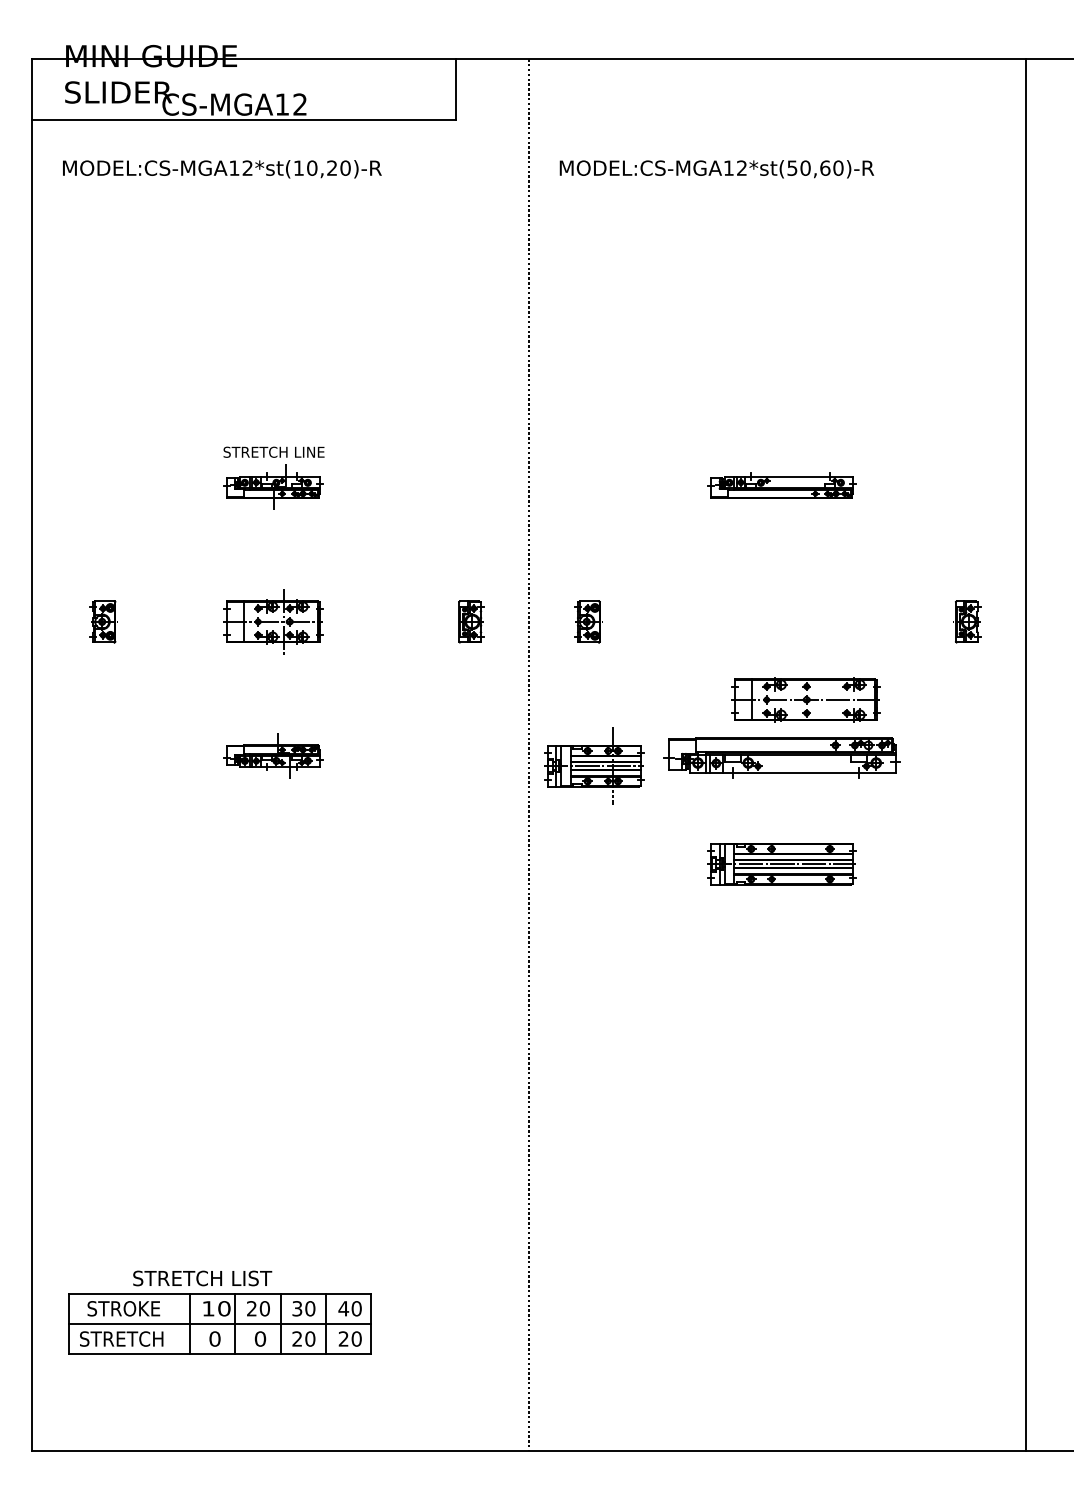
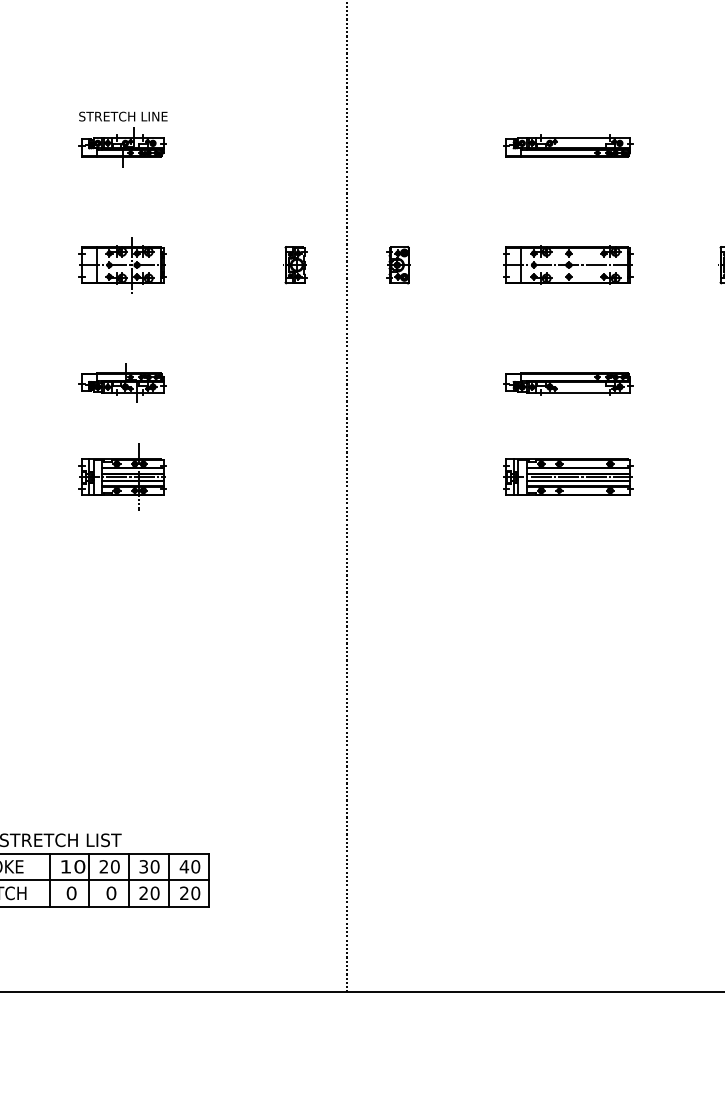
part: (805, 699) -> (567, 264), moved
part: (781, 757) -> (567, 383), size x0.62
part: (594, 765) -> (122, 476), moved

